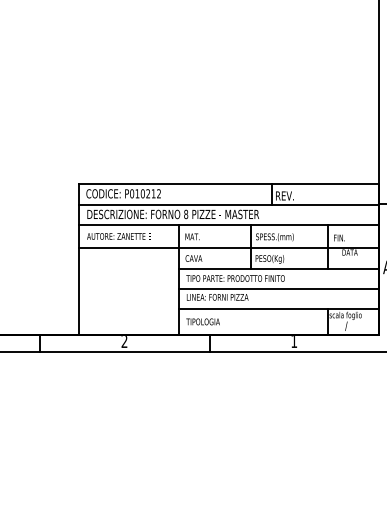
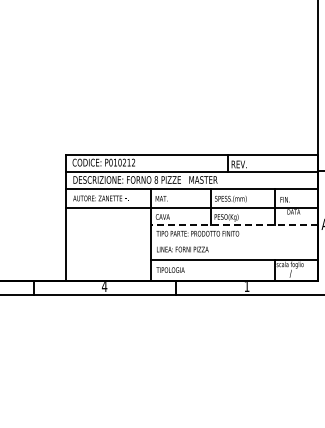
line: (279, 268) -> (234, 225), solid -> dashed
line: (279, 288) -> (234, 242), removed
text: (124, 341) -> (104, 286), 2 -> 4

